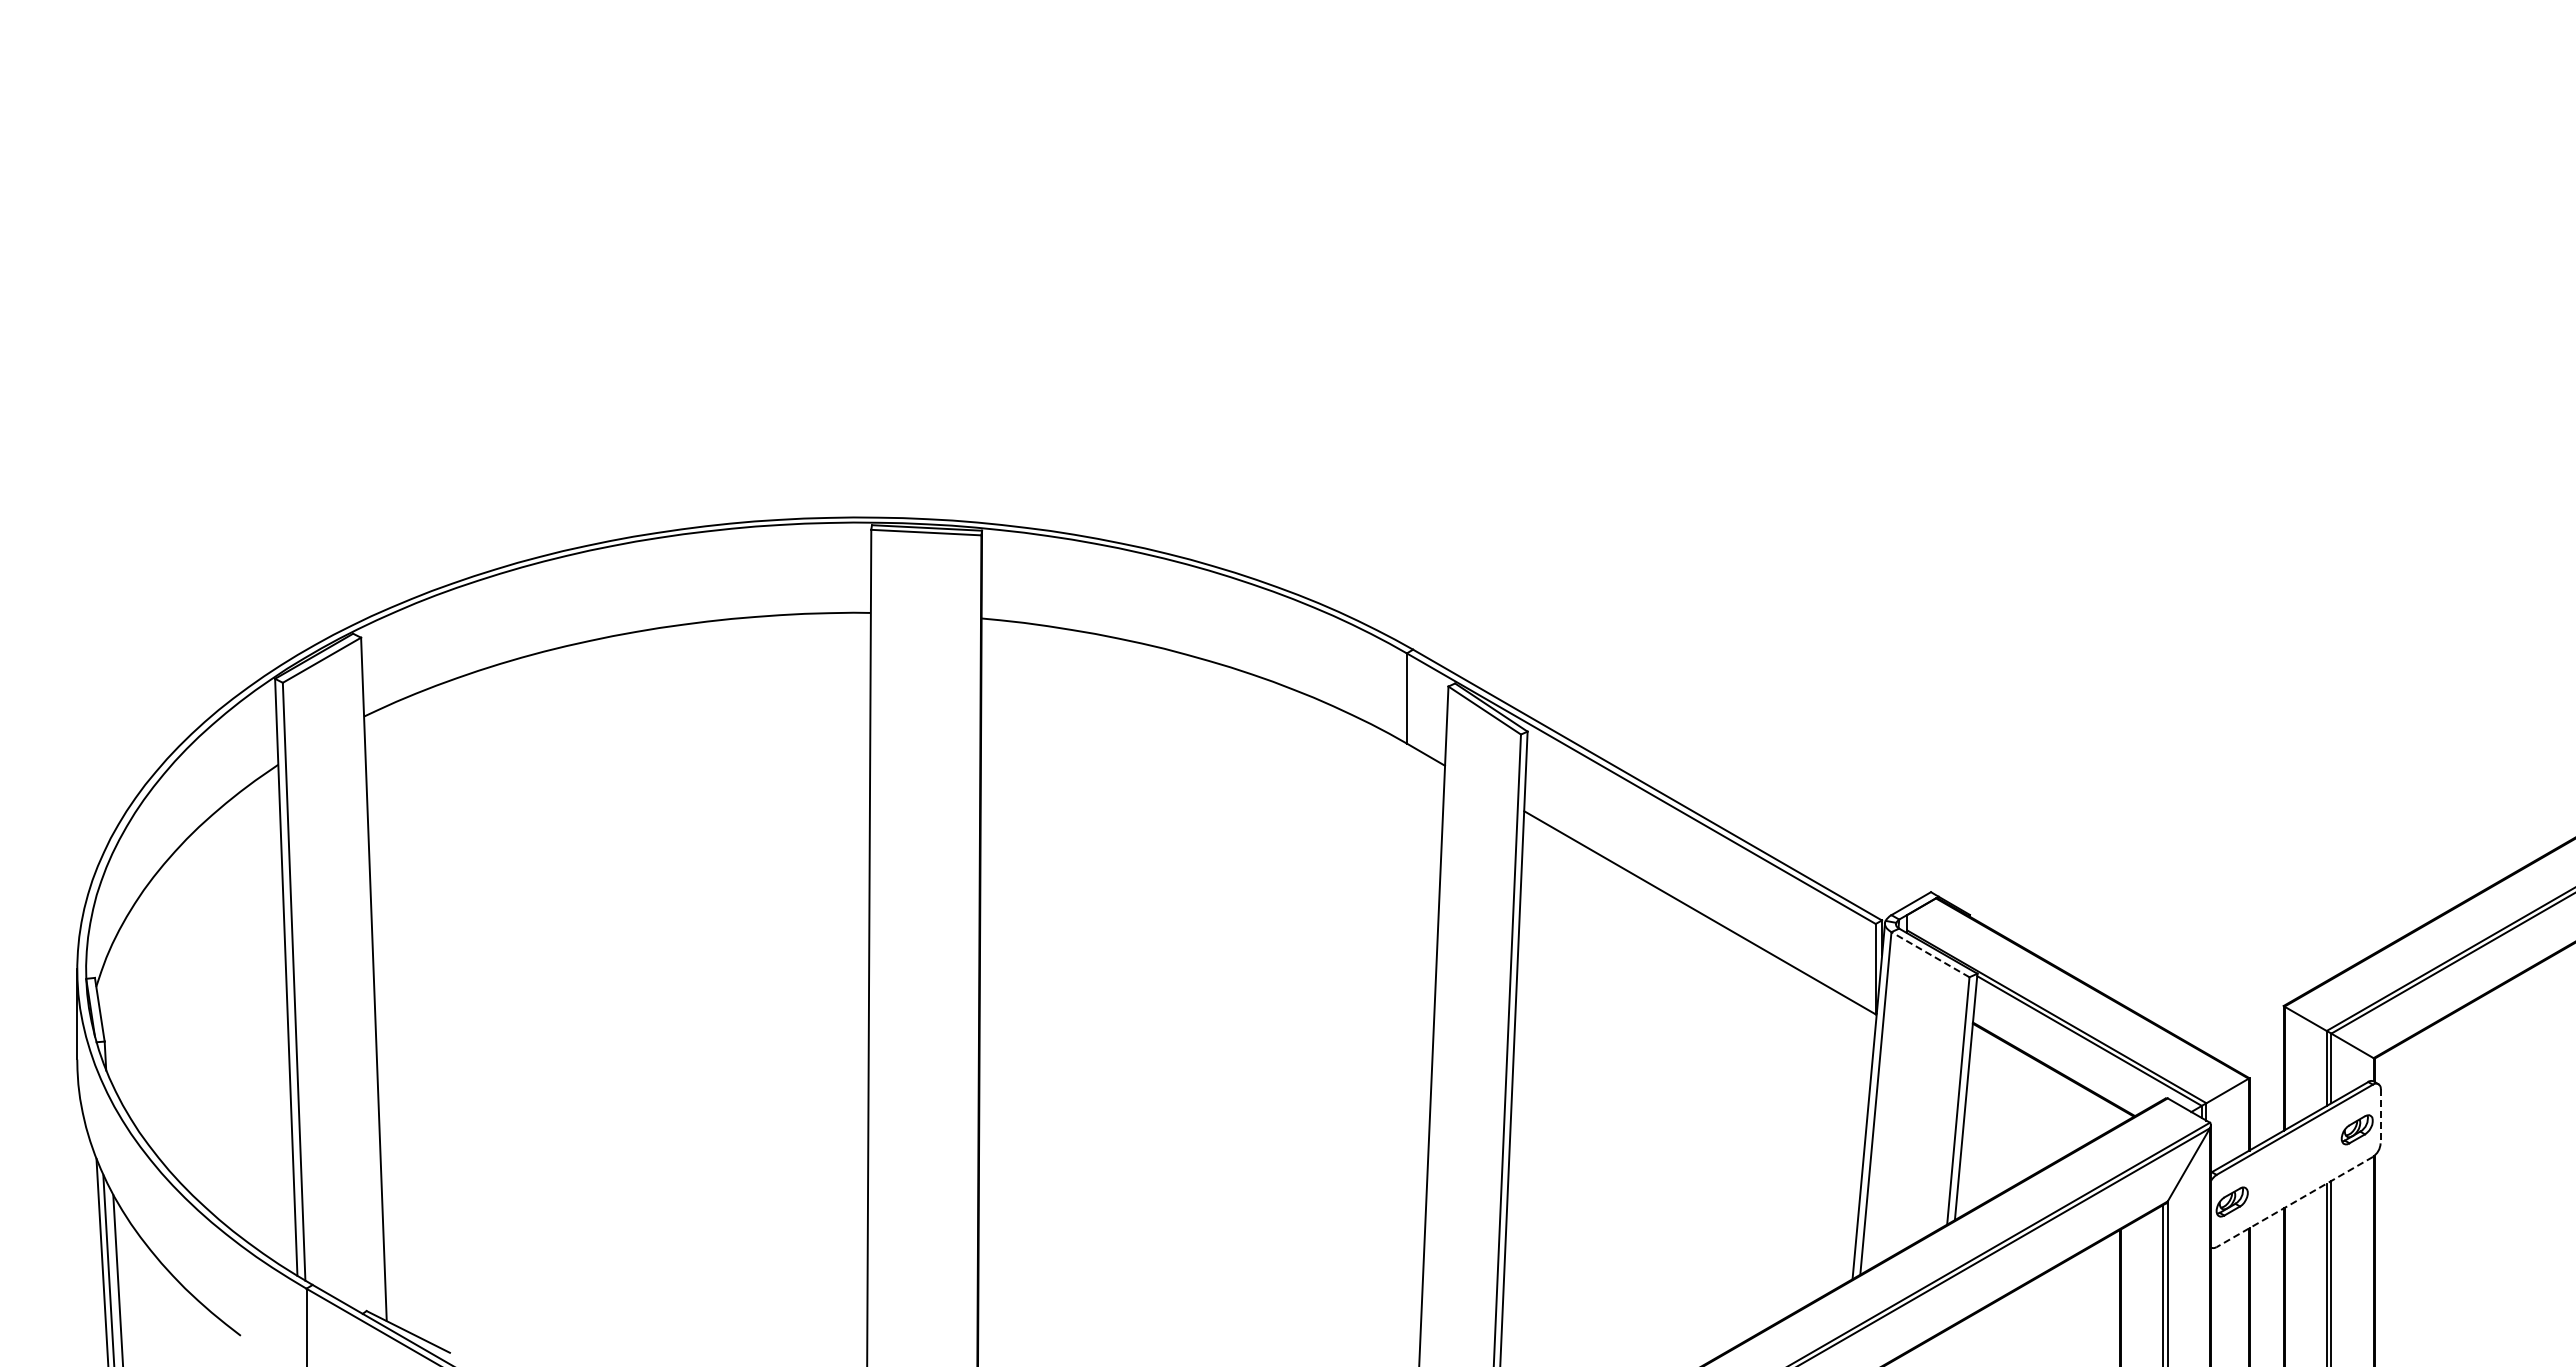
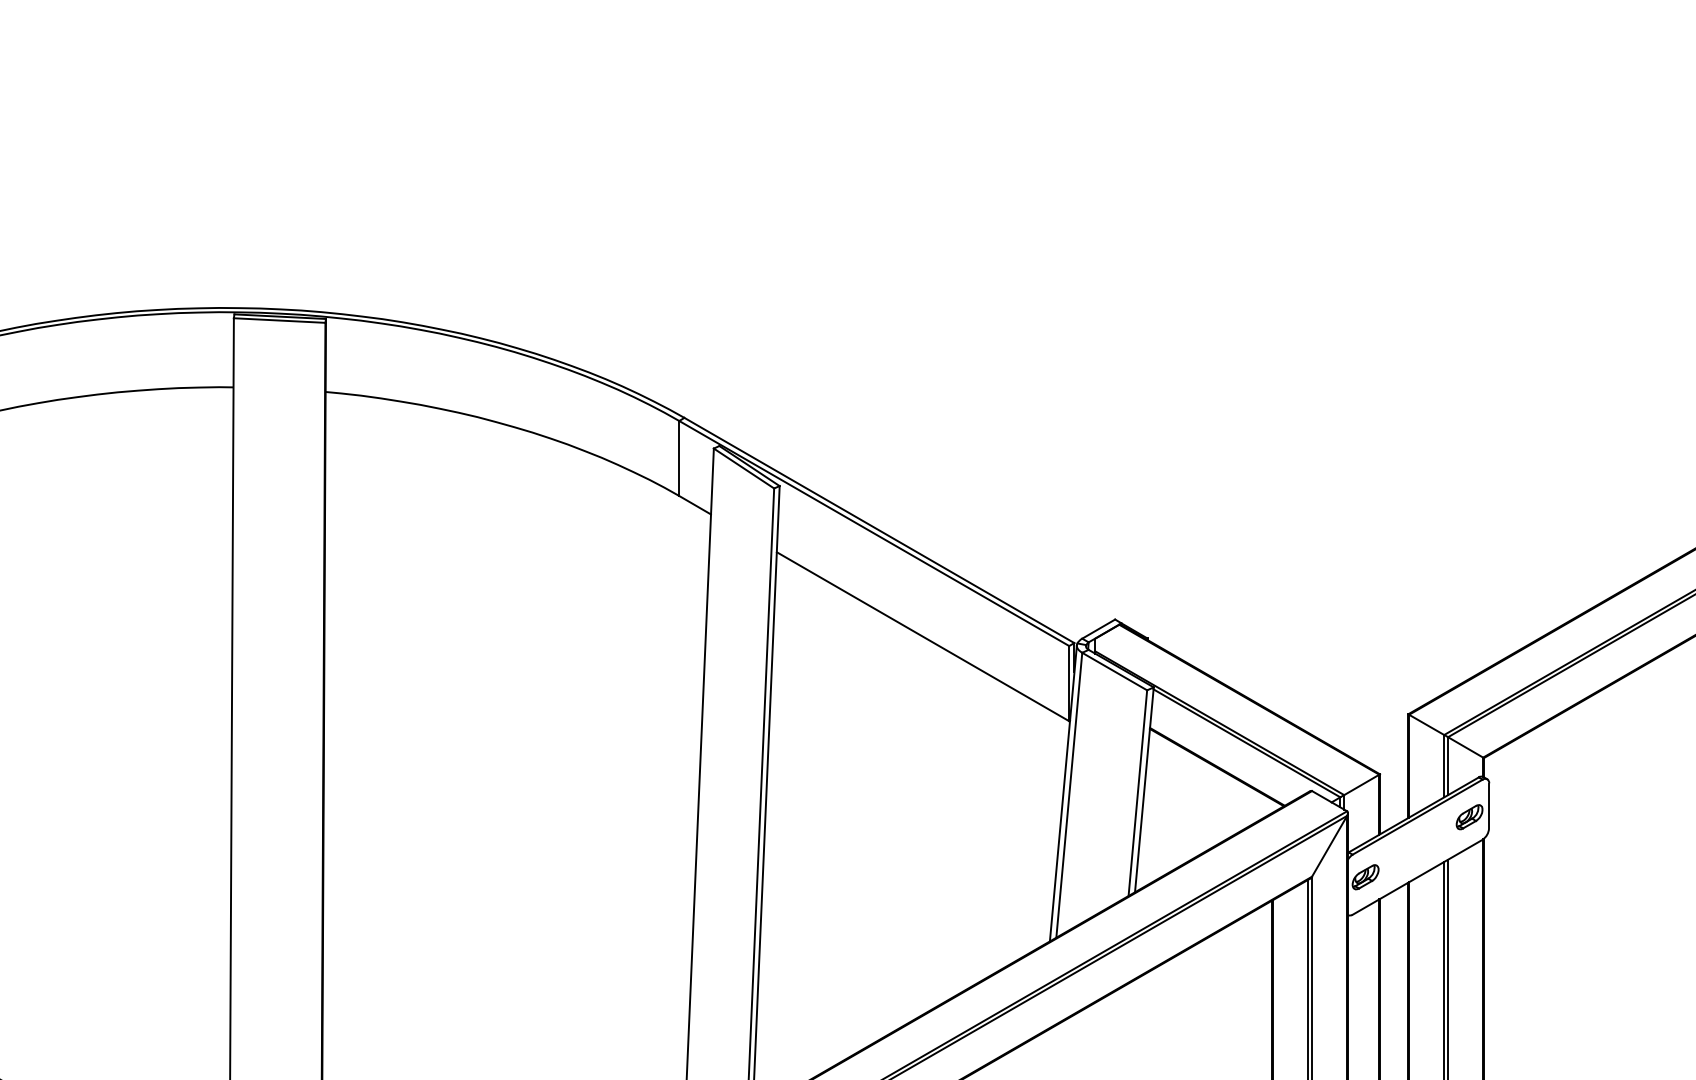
line: (1930, 954) -> (1114, 671), dashed -> solid
line: (2380, 1116) -> (1488, 806), dashed -> solid
line: (2294, 1202) -> (1417, 877), dashed -> solid

